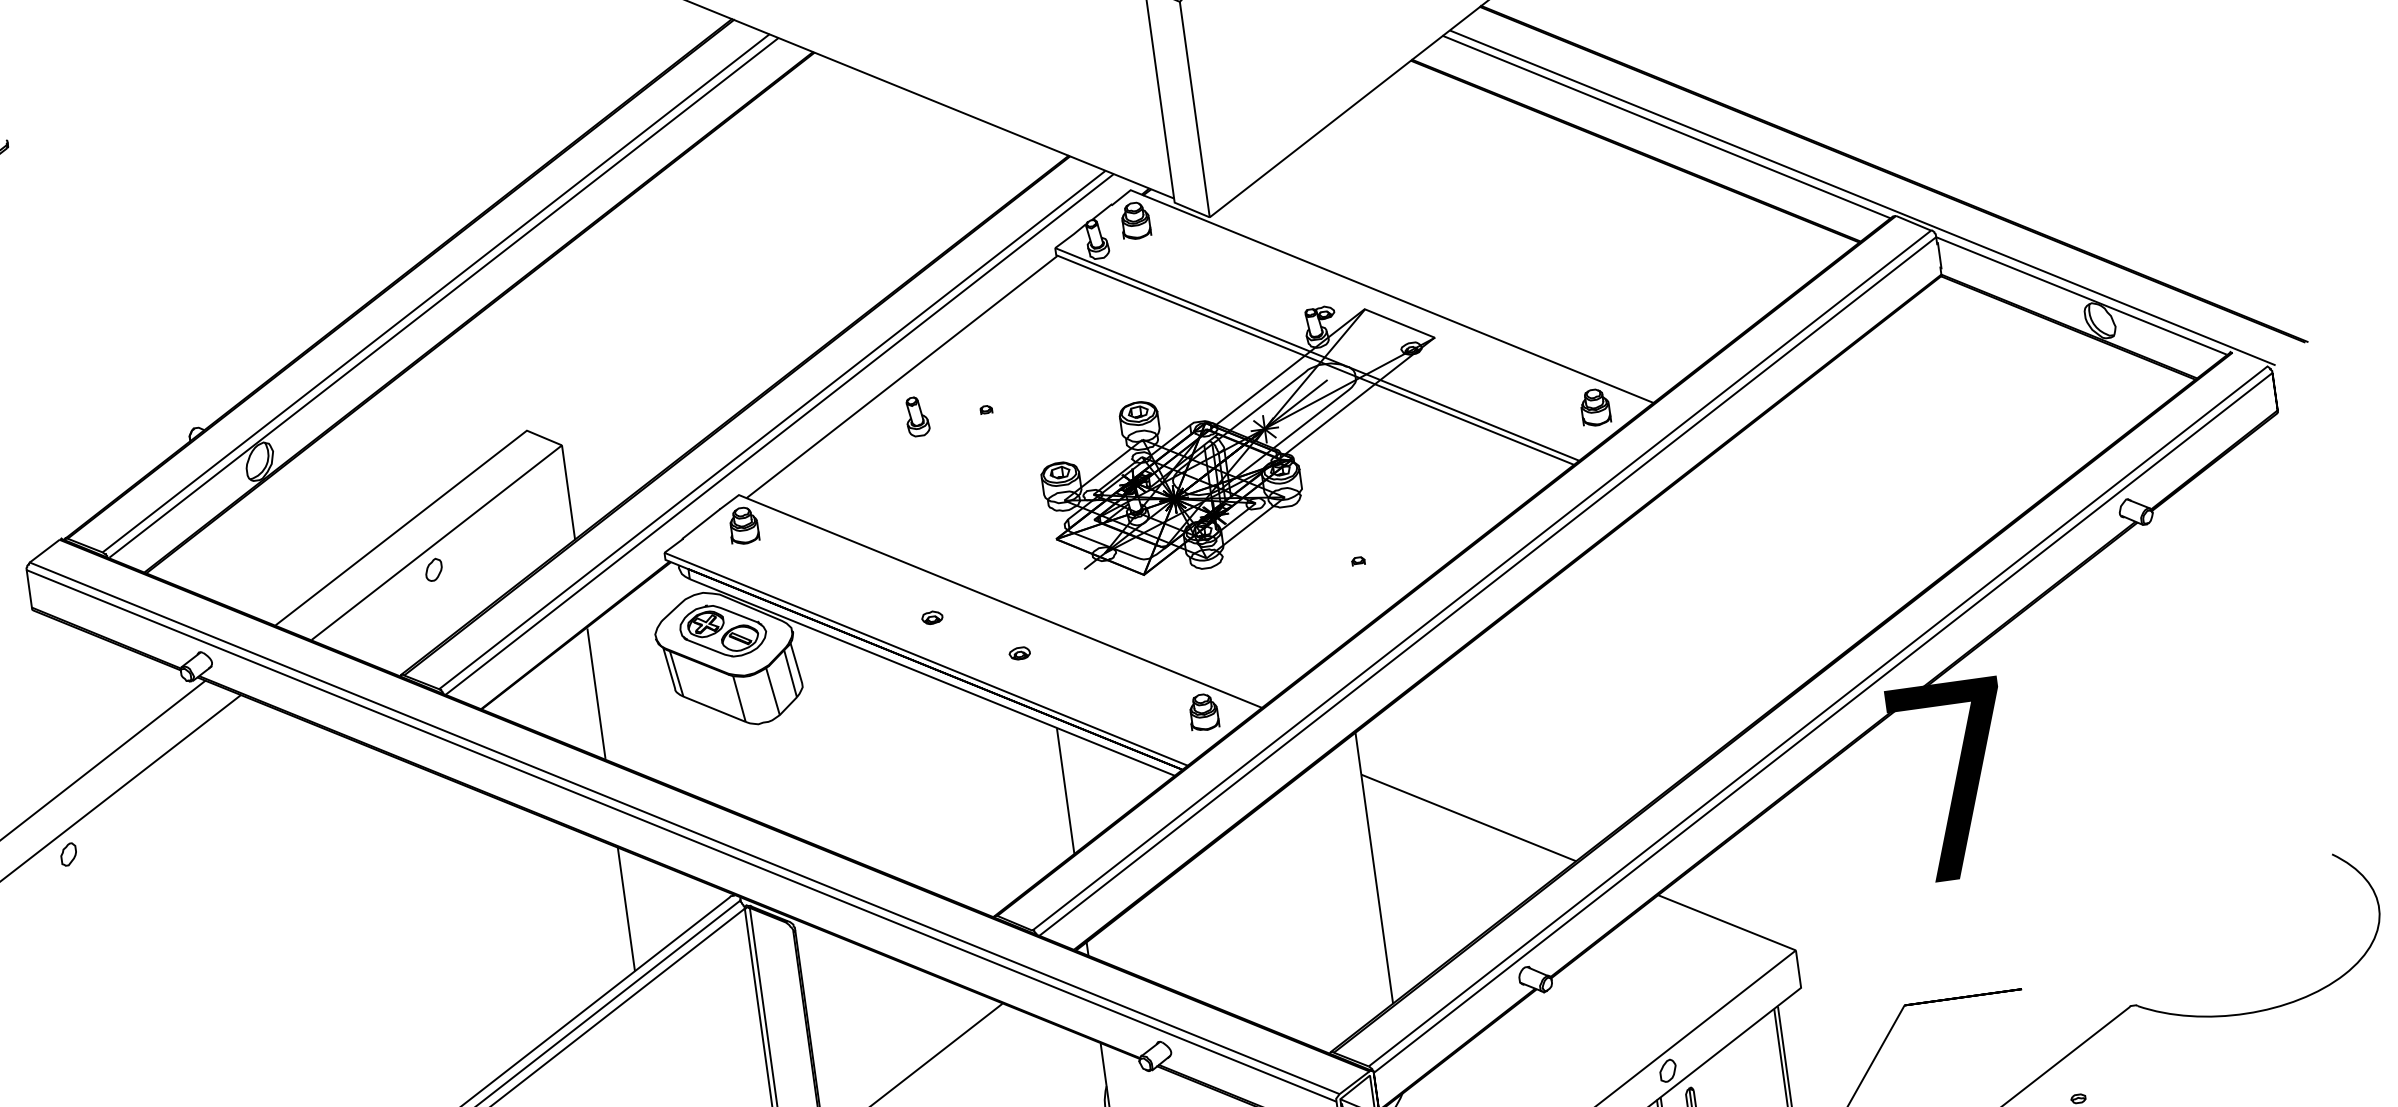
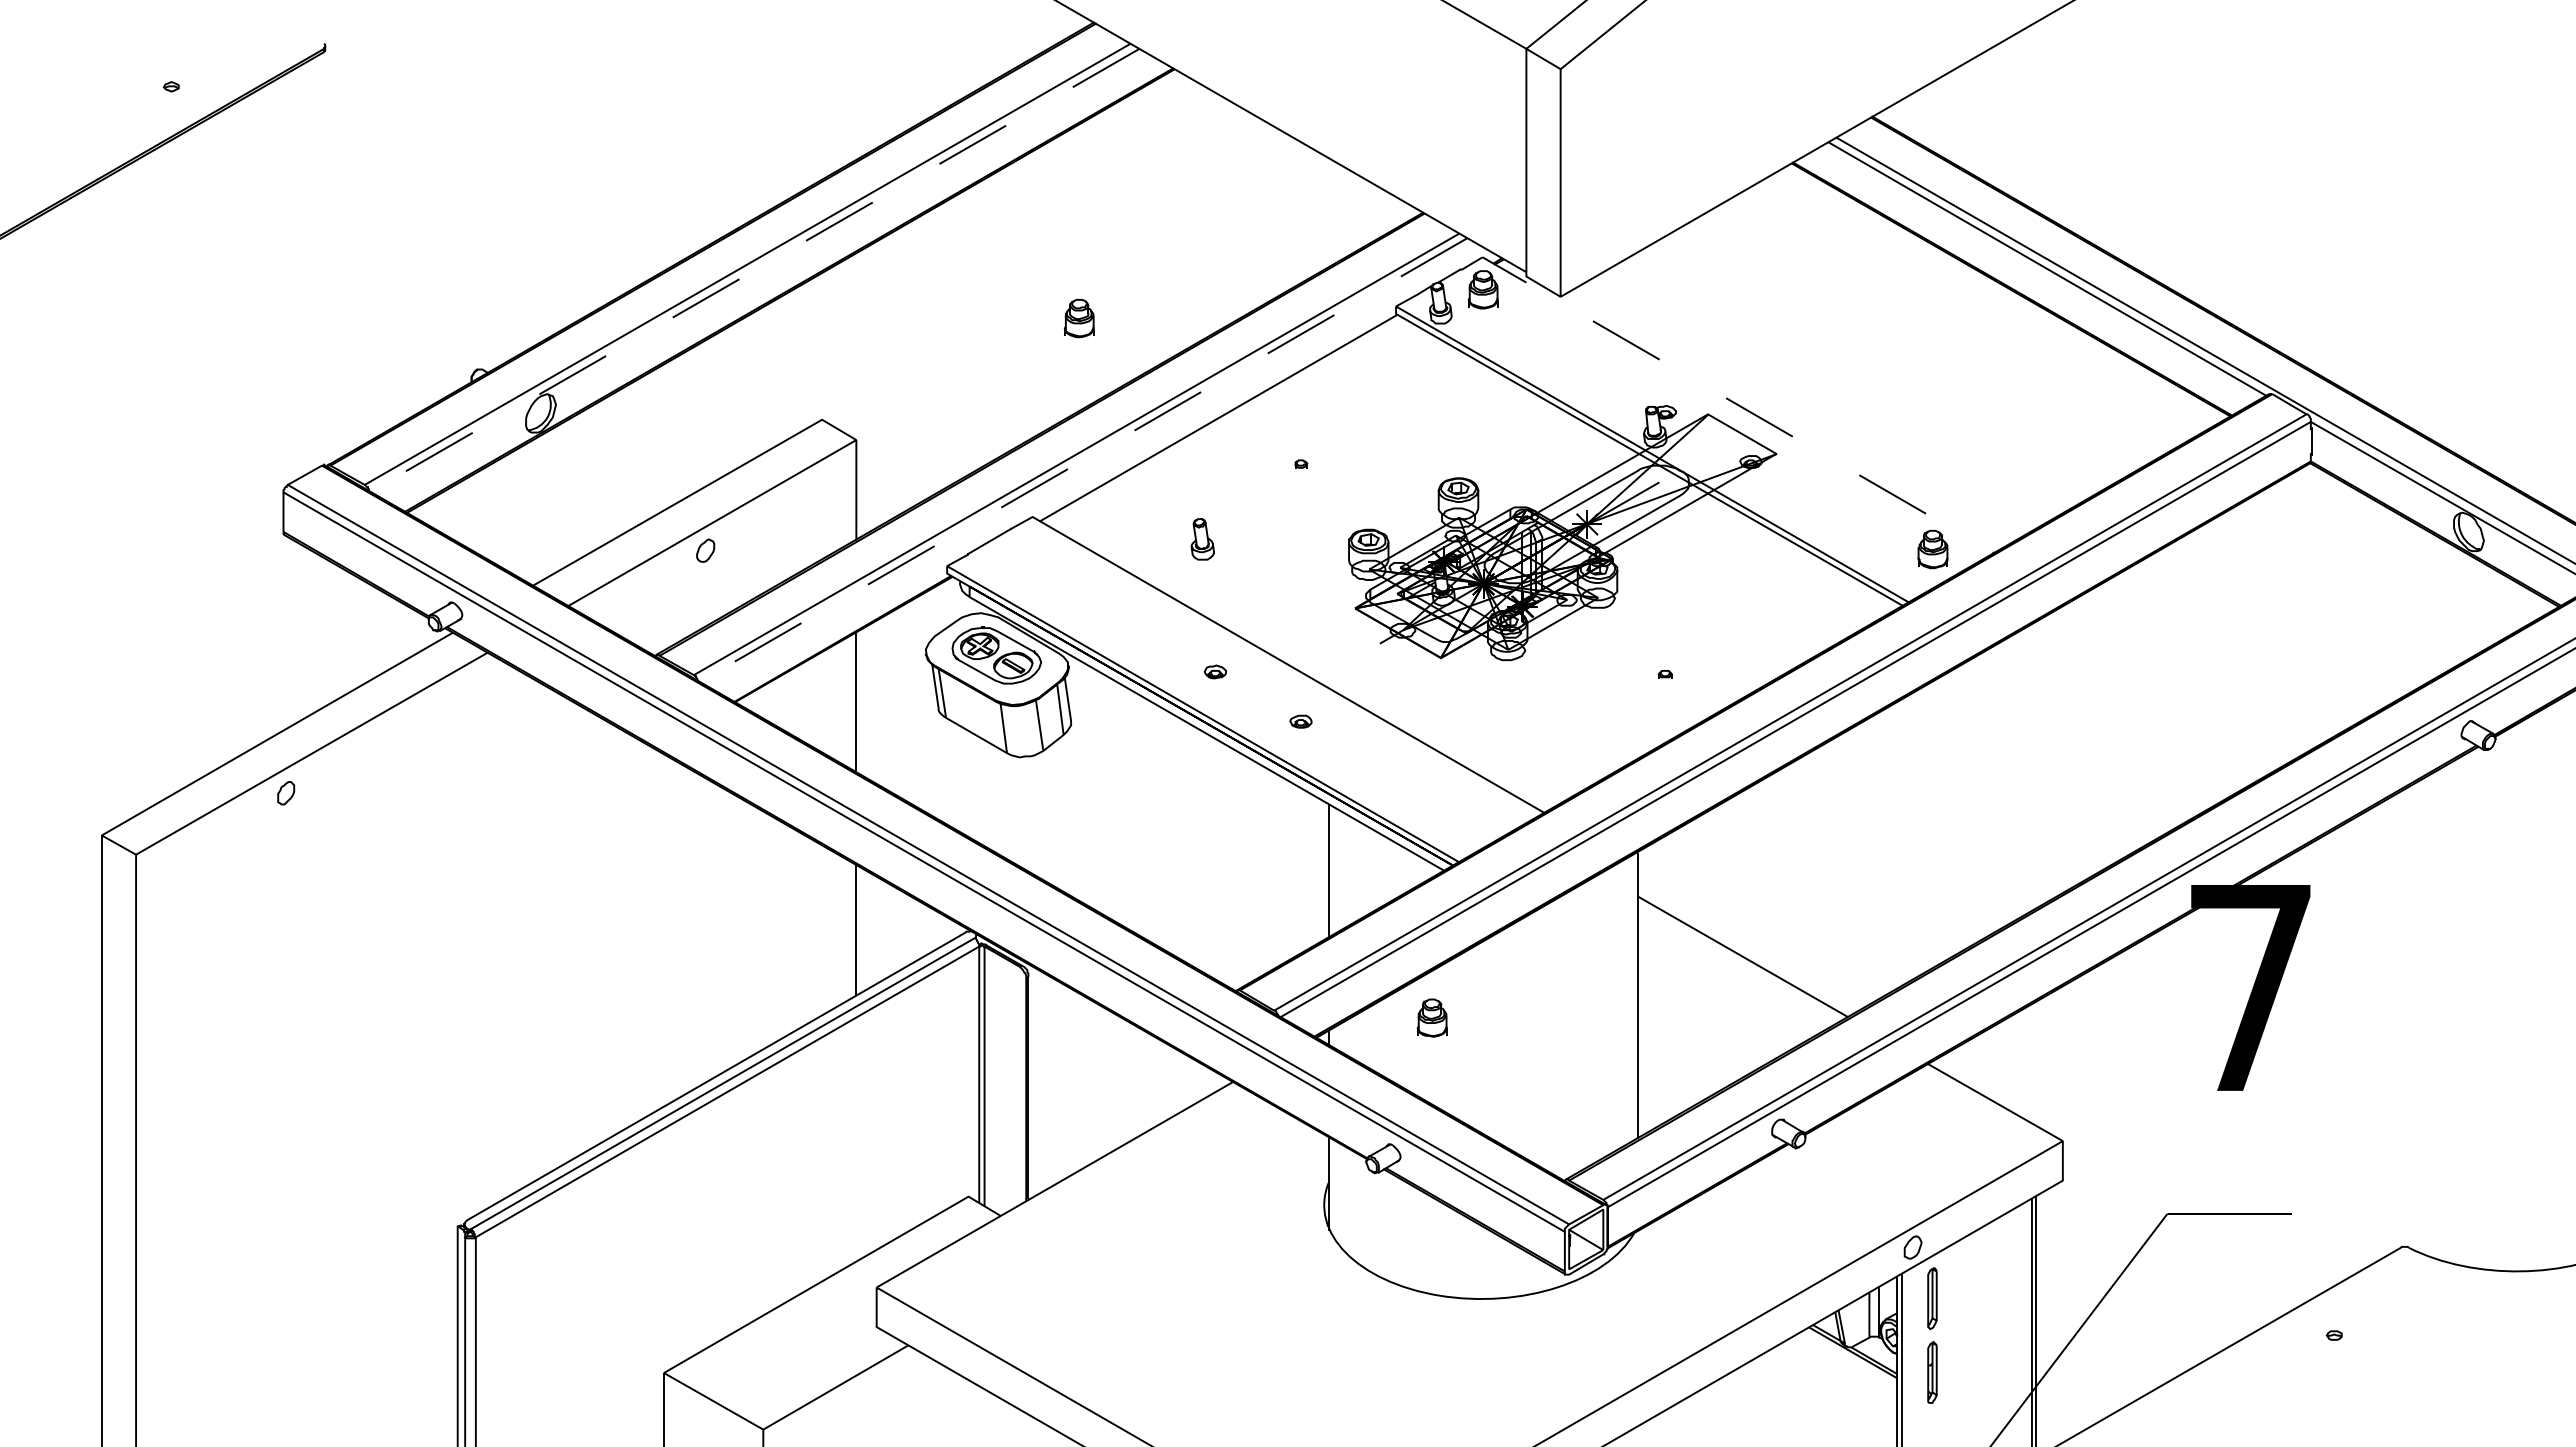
line: (1380, 291) -> (1726, 398), solid -> dashed
line: (443, 298) -> (754, 270), solid -> dashed
part: (917, 416) -> (1202, 539), moved
line: (779, 434) -> (1083, 460), solid -> dashed
part: (743, 525) -> (1078, 318), moved
part: (1203, 711) -> (1431, 1017), moved

